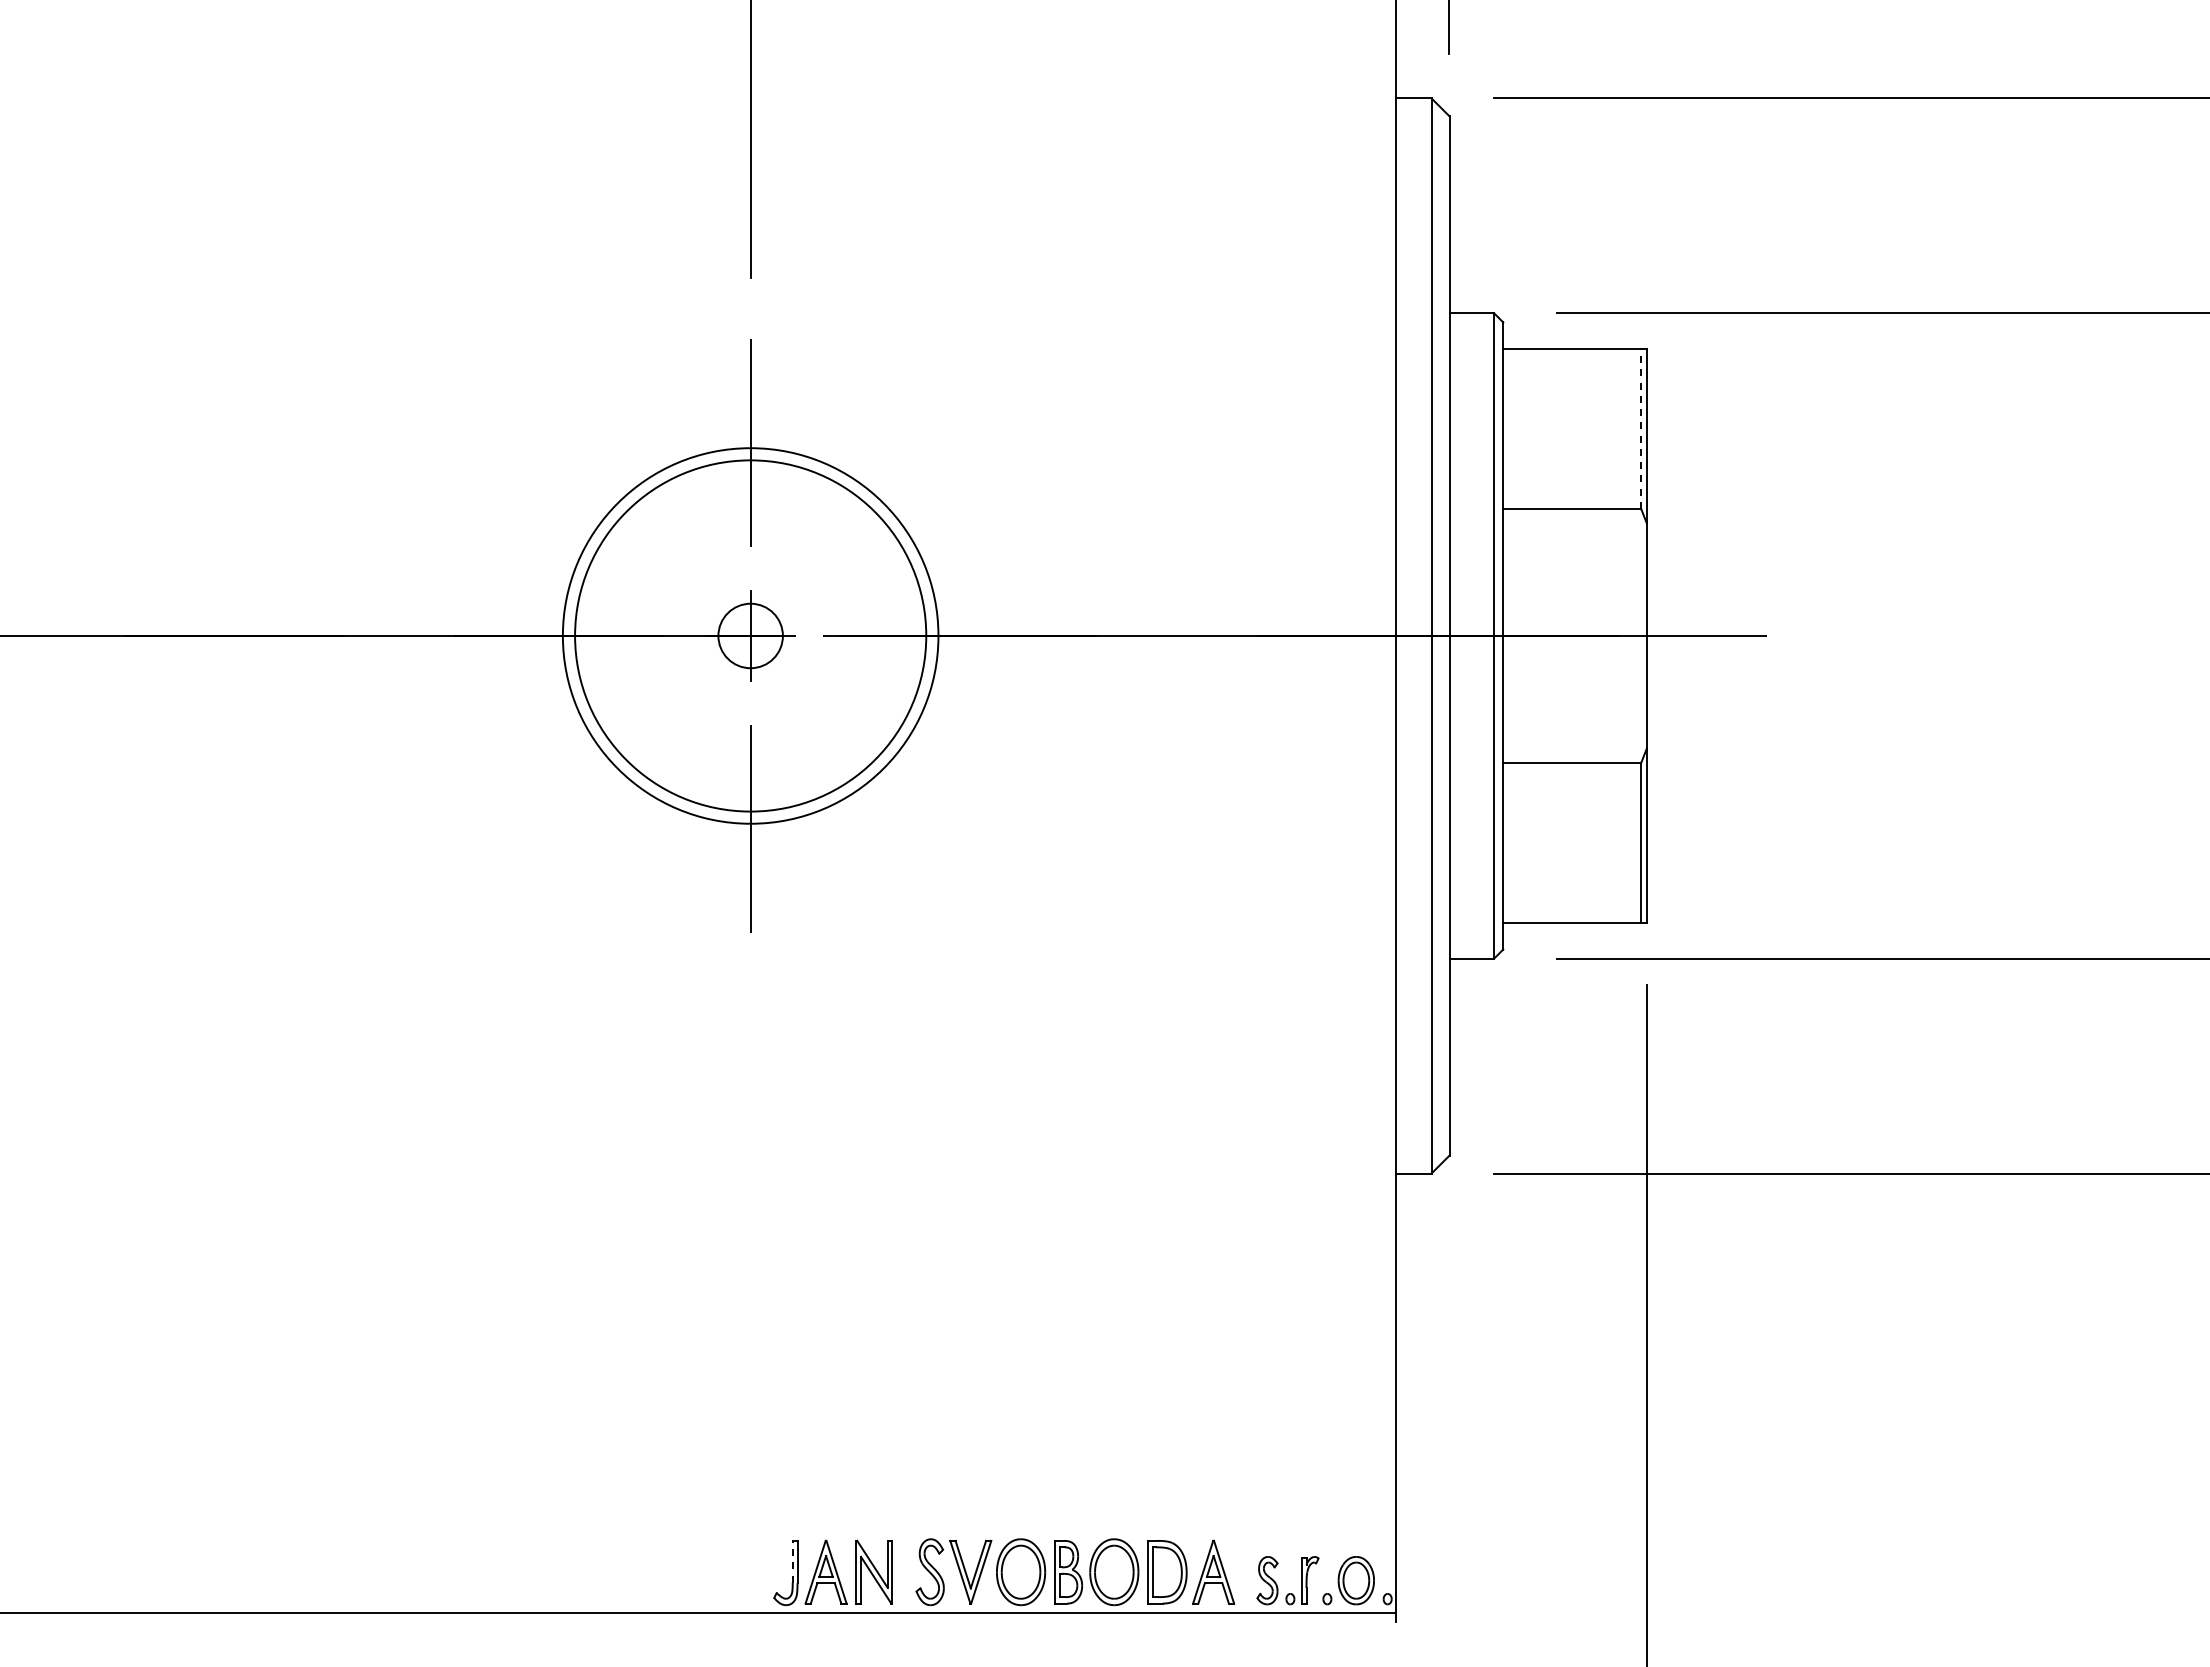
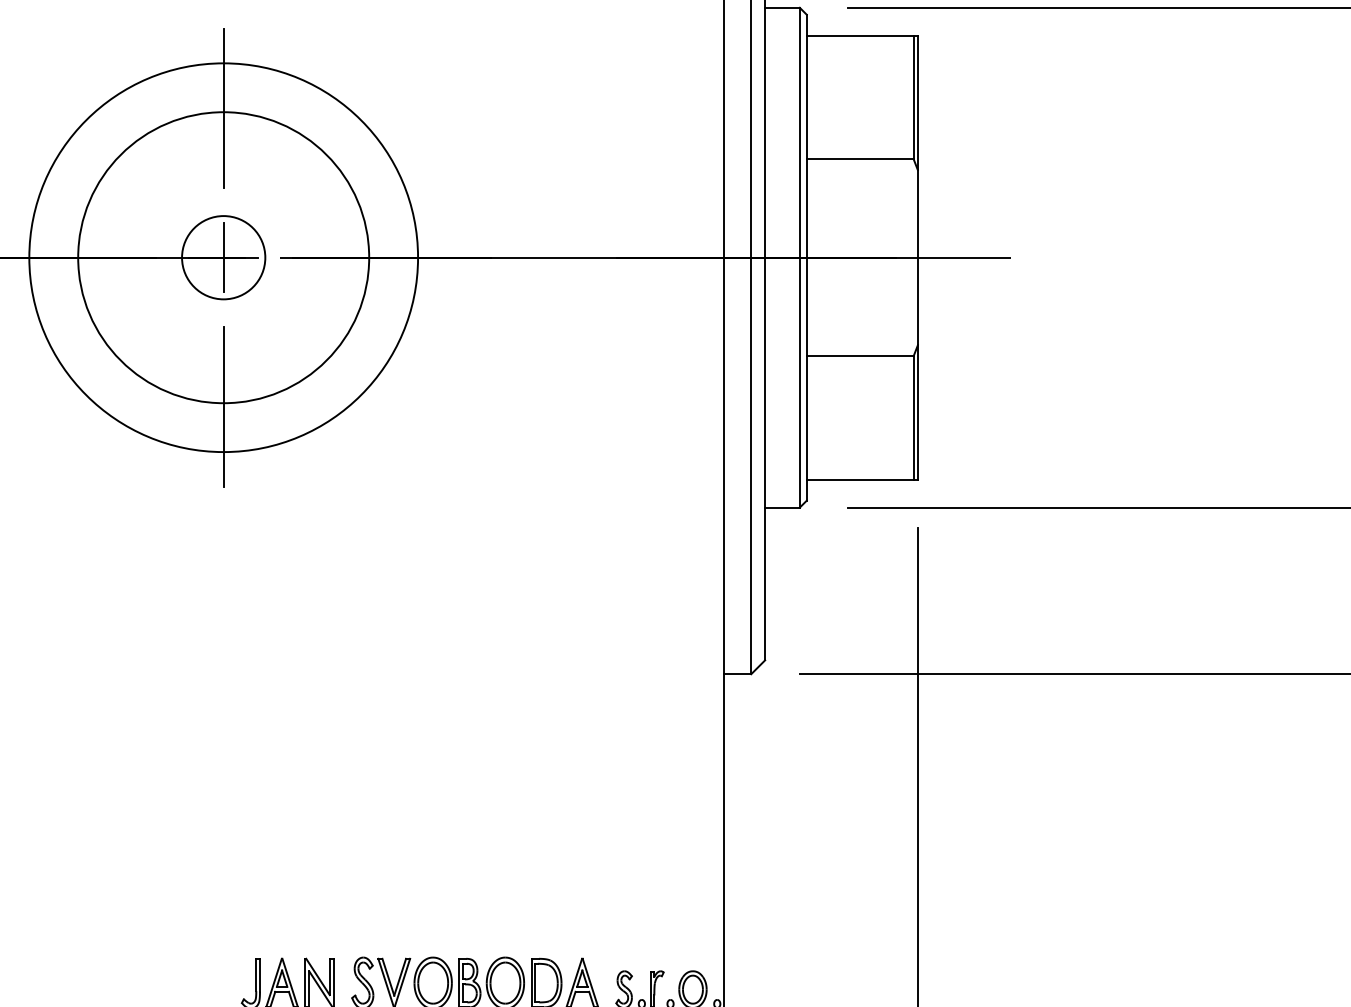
line: (1641, 429) -> (913, 97), dashed -> solid
circle: (750, 635) -> (223, 257), size x1.43
circle: (750, 635) -> (223, 257), size x1.67
line: (792, 1561) -> (256, 974), dashed -> solid

